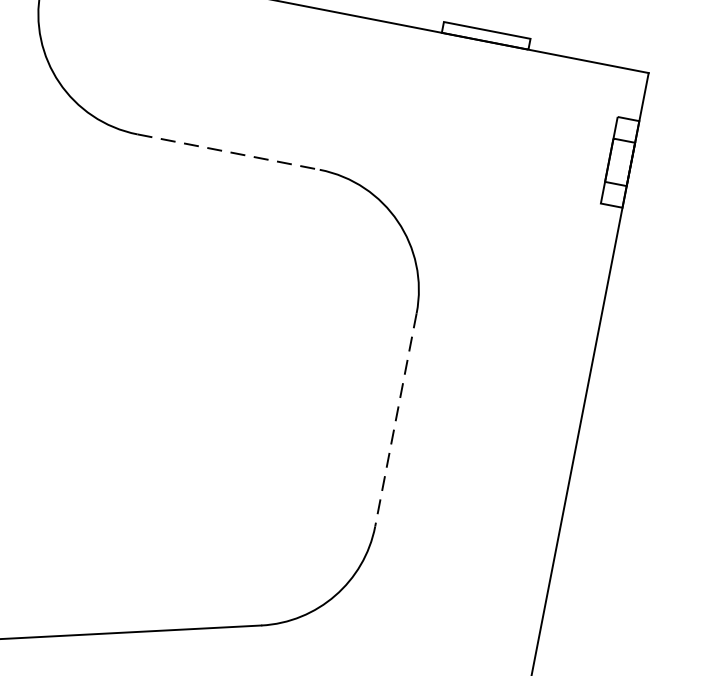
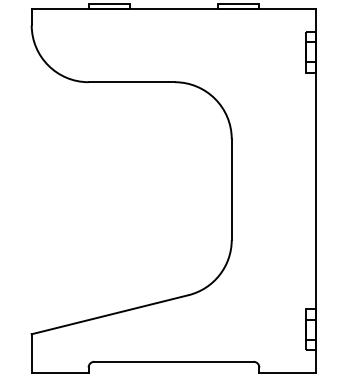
line: (230, 153) -> (132, 82), dashed -> solid
line: (394, 421) -> (231, 190), dashed -> solid

